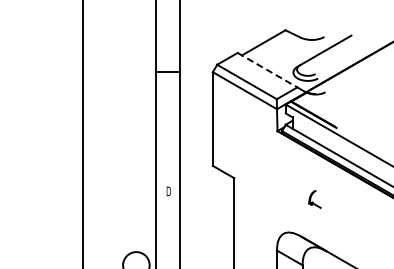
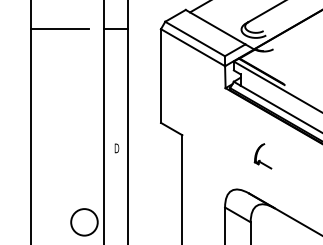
line: (267, 70) -> (215, 27), dashed -> solid
line: (112, 72) -> (60, 29), added
part: (314, 199) -> (262, 156), size x1.43

